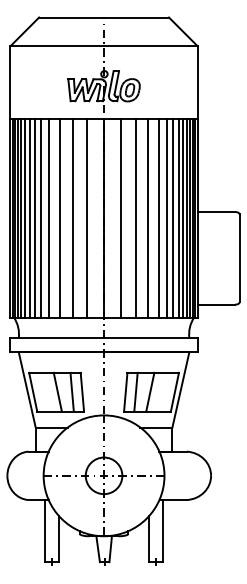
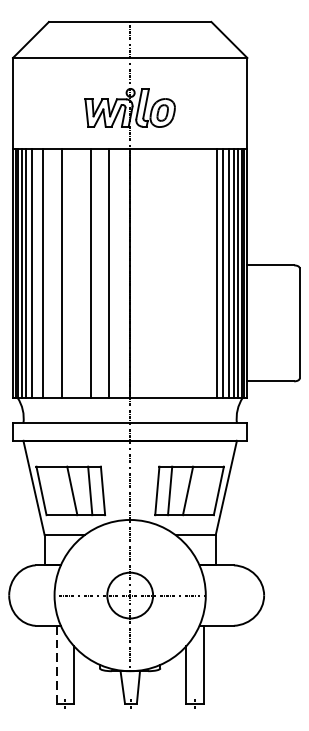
line: (29, 217) -> (36, 272), removed
line: (41, 217) -> (51, 272), removed
line: (59, 217) -> (74, 272), removed
line: (121, 217) -> (151, 272), removed
line: (135, 217) -> (169, 272), removed
line: (148, 217) -> (185, 272), removed
line: (158, 217) -> (198, 272), removed
line: (166, 217) -> (208, 272), removed
line: (45, 531) -> (56, 665), solid -> dashed

